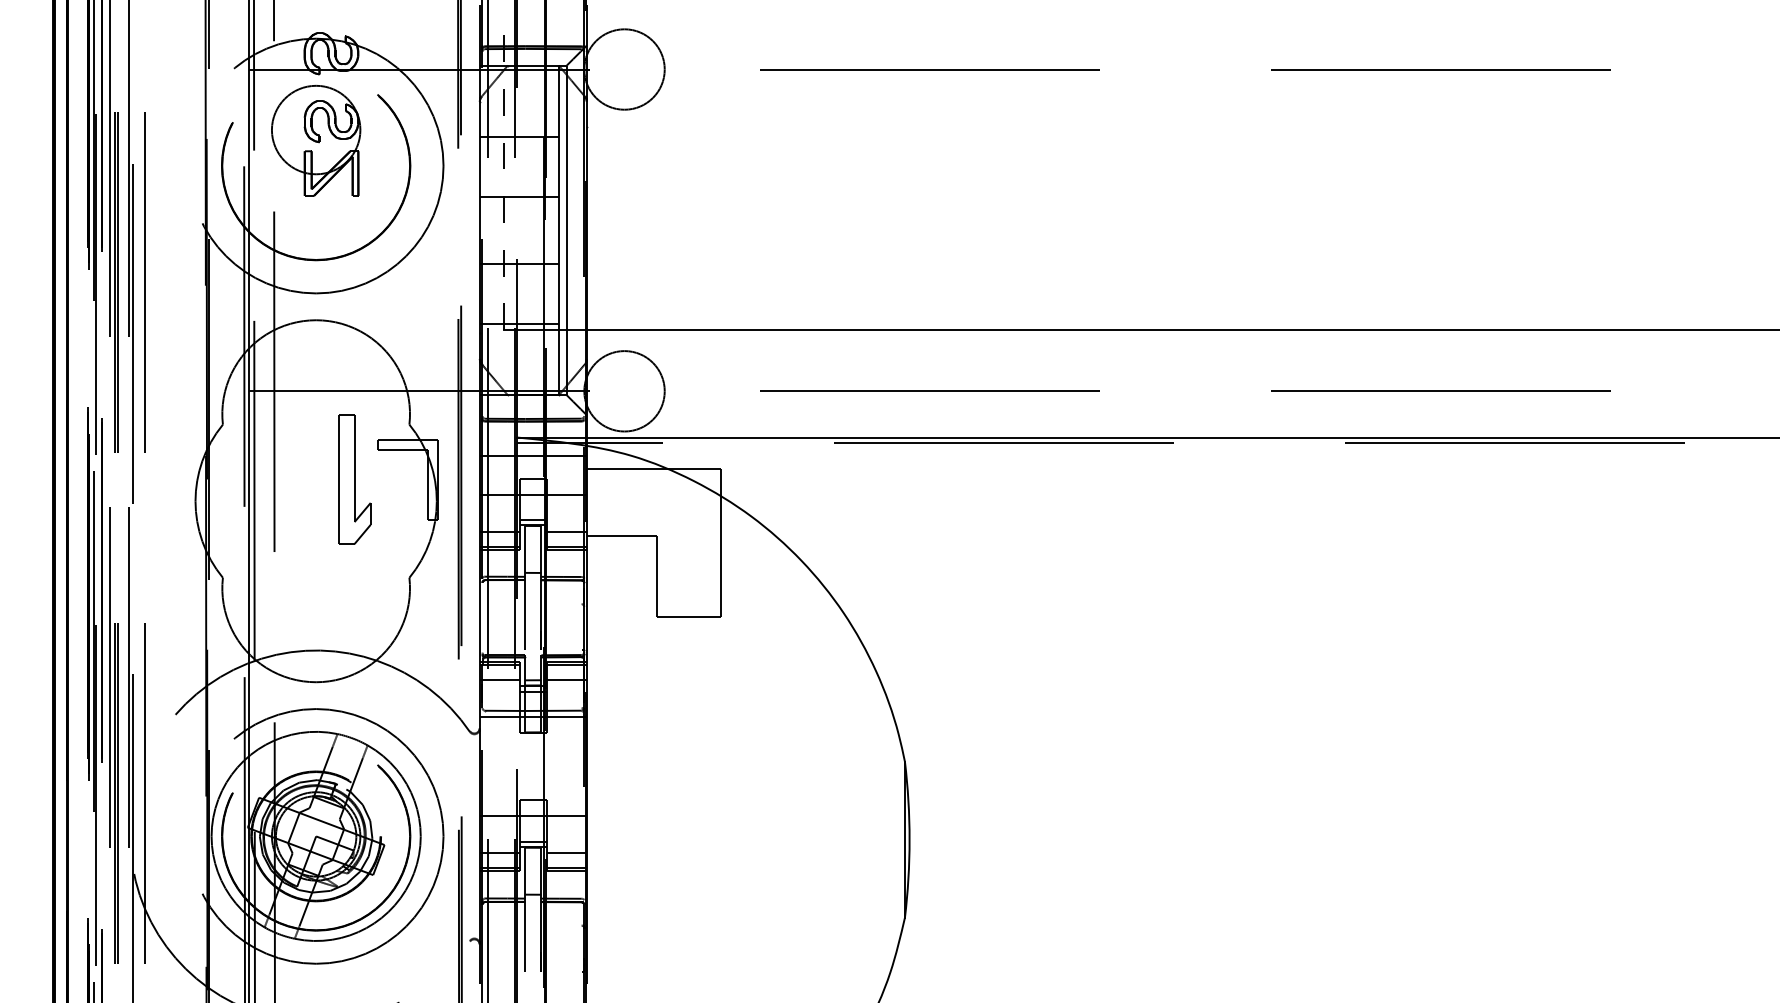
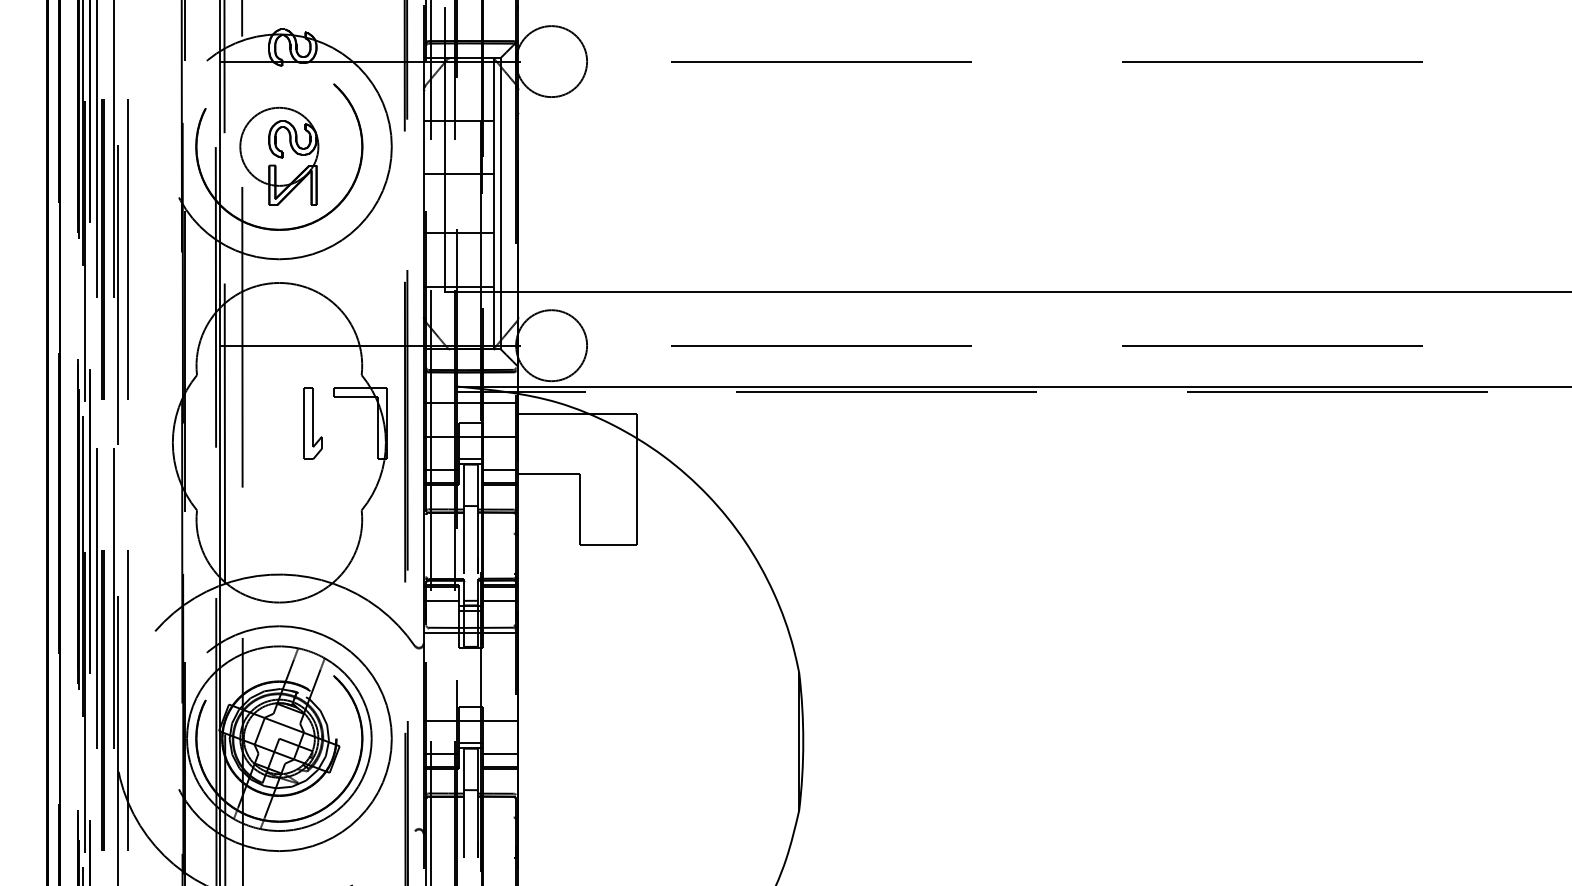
part: (316, 140) -> (279, 156), moved
line: (503, 169) -> (444, 149), dashed -> solid
part: (353, 479) -> (312, 423), size x0.62

